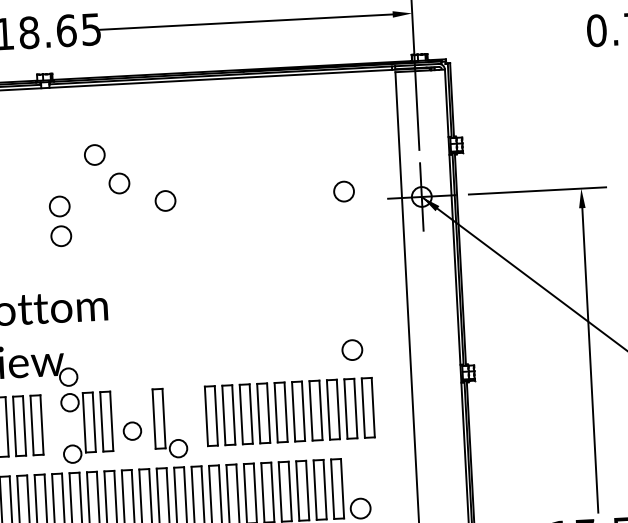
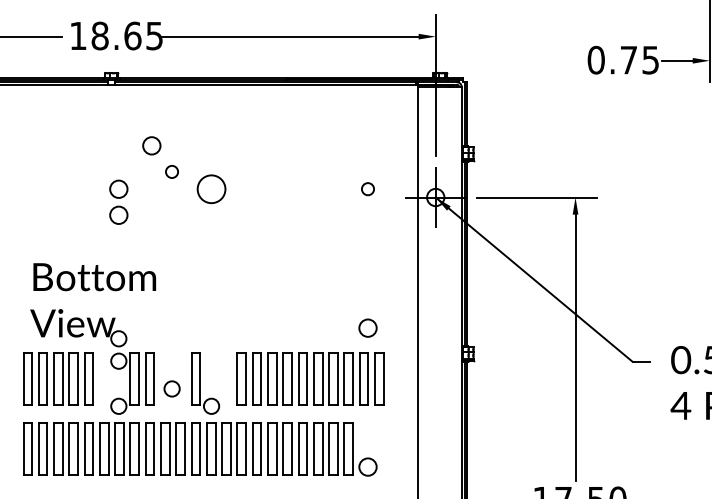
circle: (118, 183) -> (171, 171), size x0.7
circle: (343, 190) -> (367, 188), size x0.7
circle: (165, 200) -> (211, 188), size x1.6

